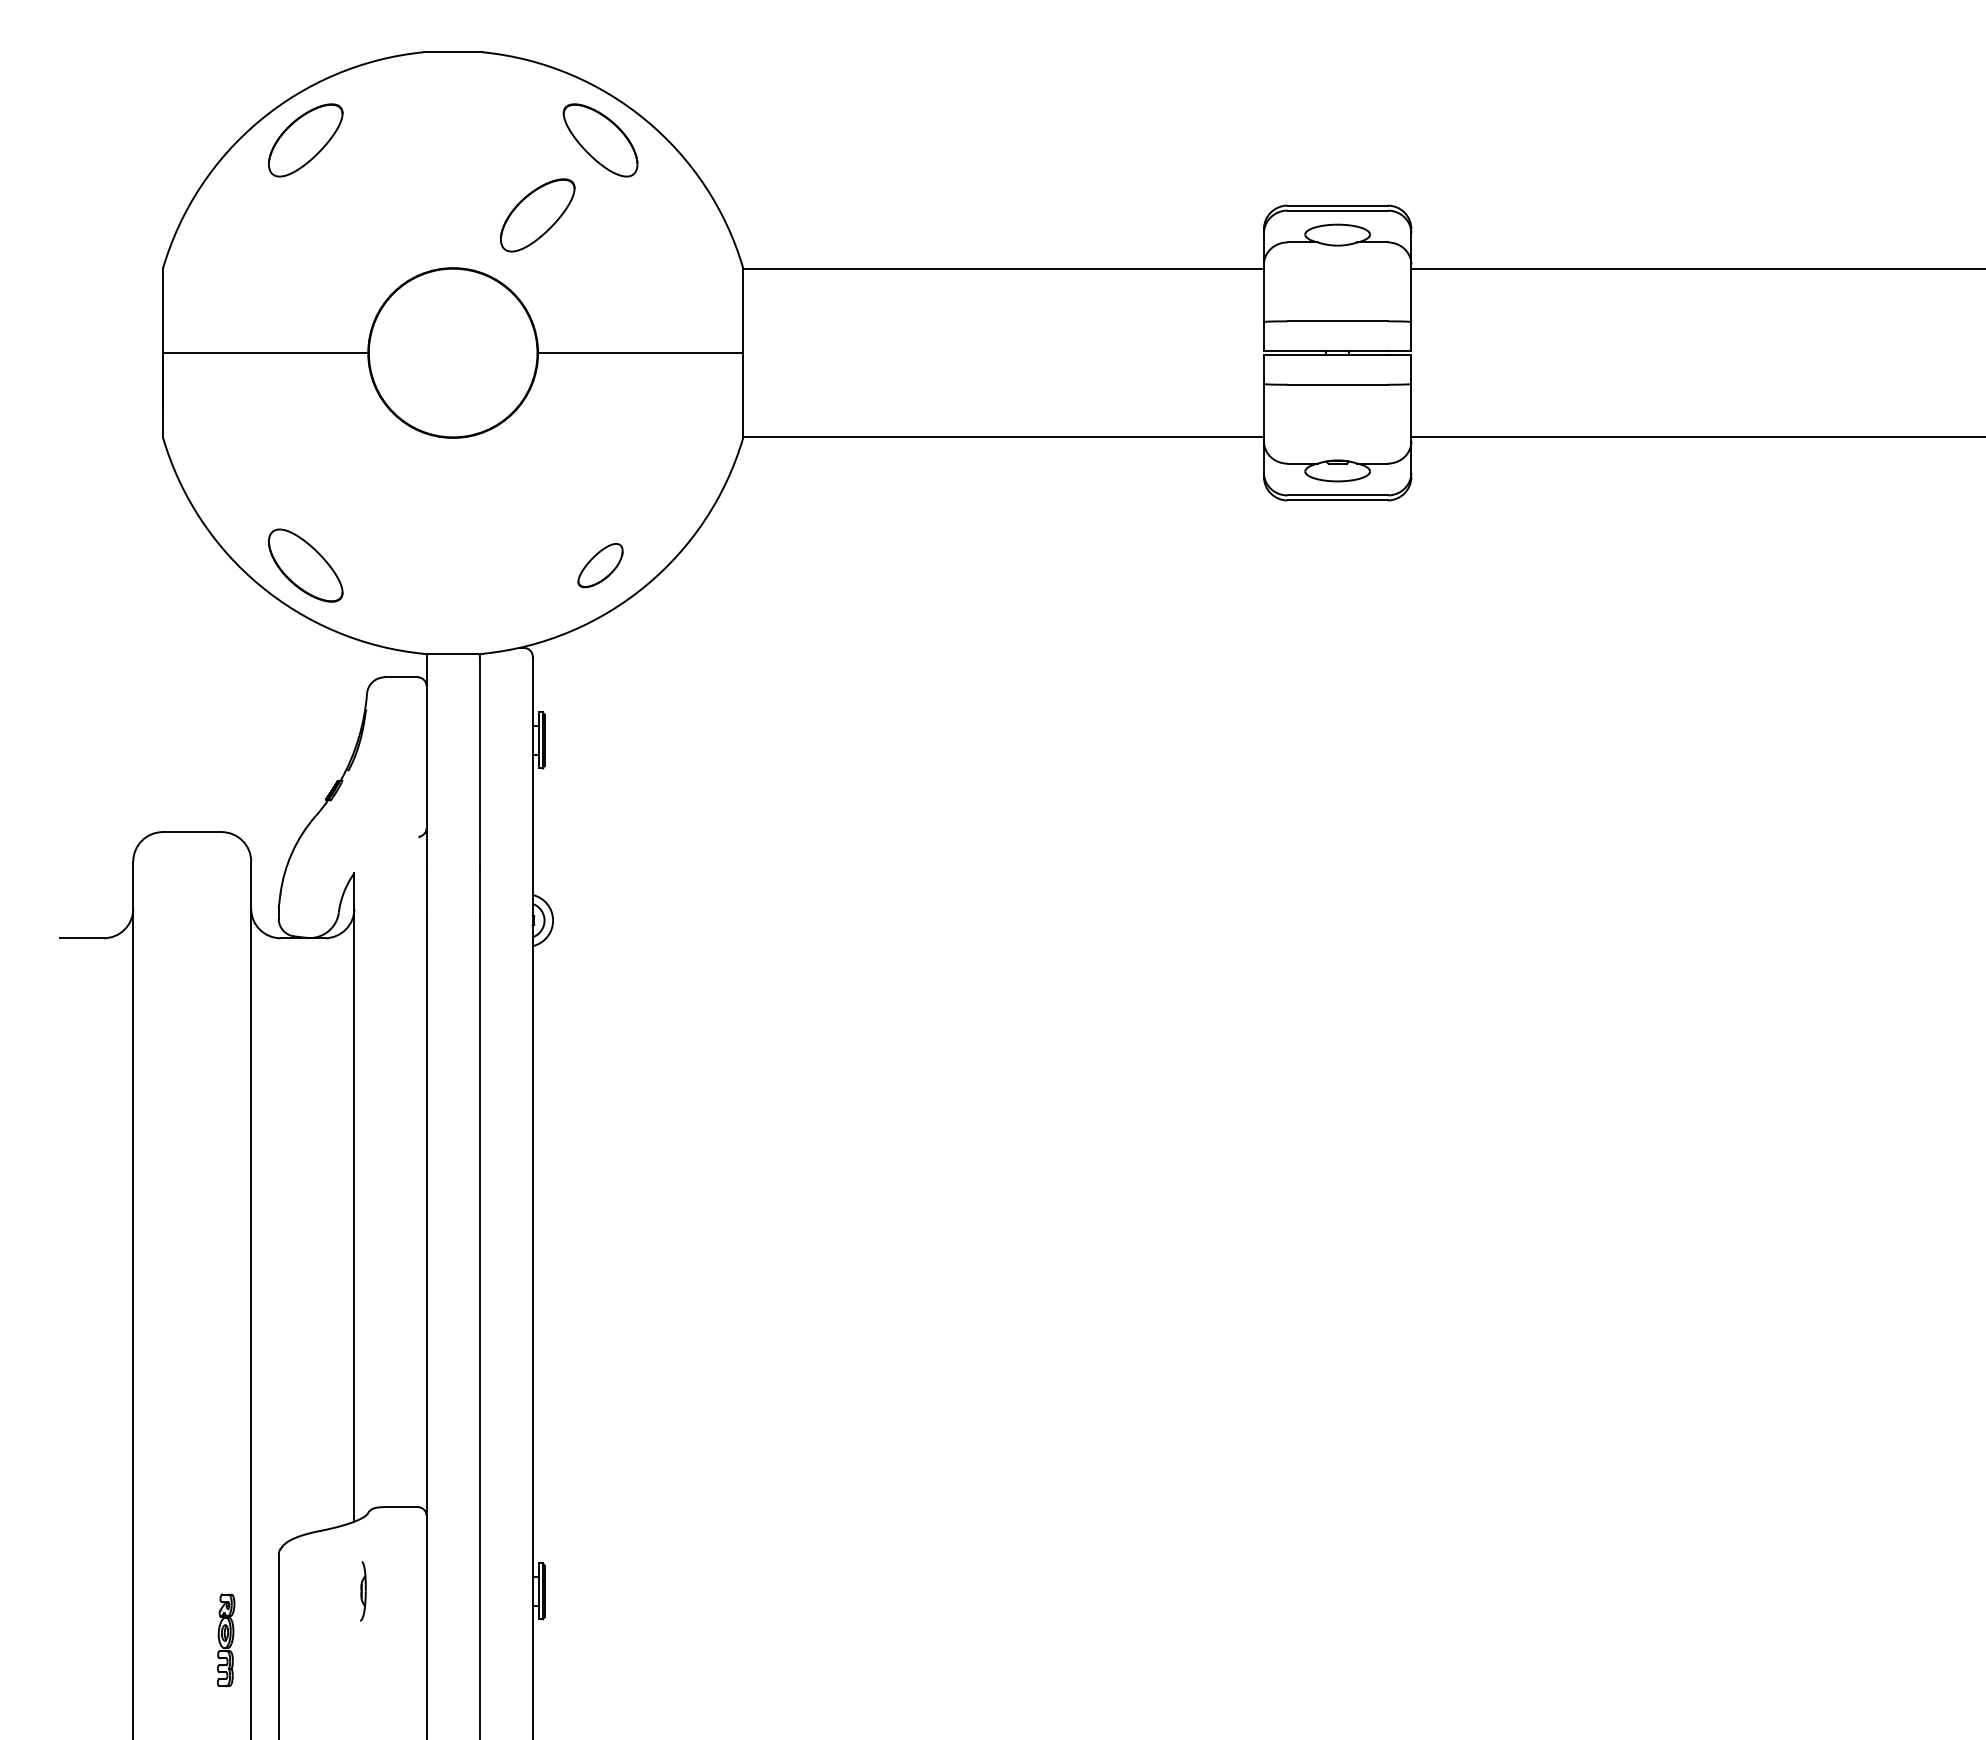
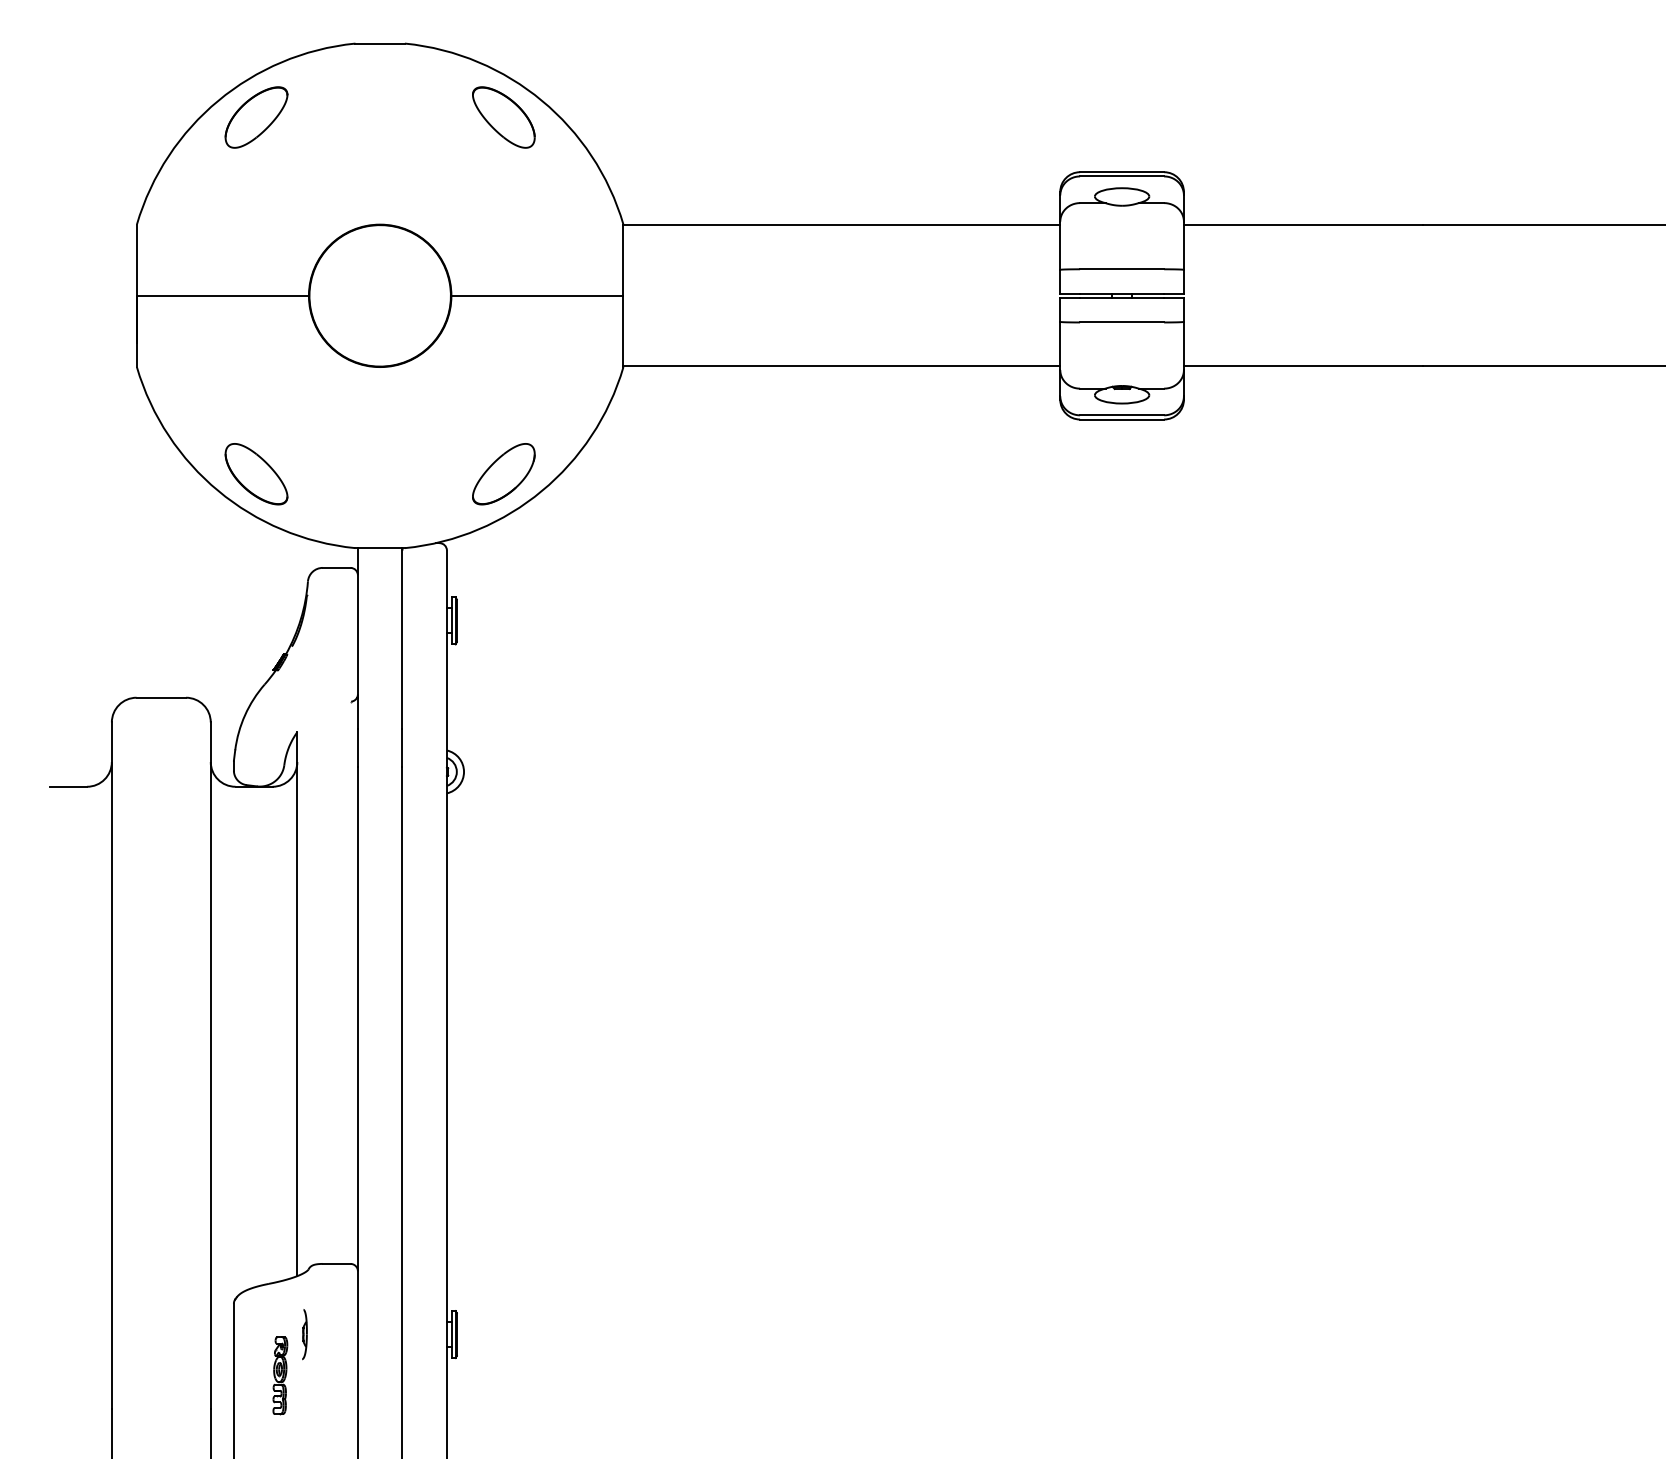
part: (537, 215) -> (450, 180), removed
part: (600, 565) -> (503, 474), size x1.67
part: (226, 1640) -> (280, 1375), moved

